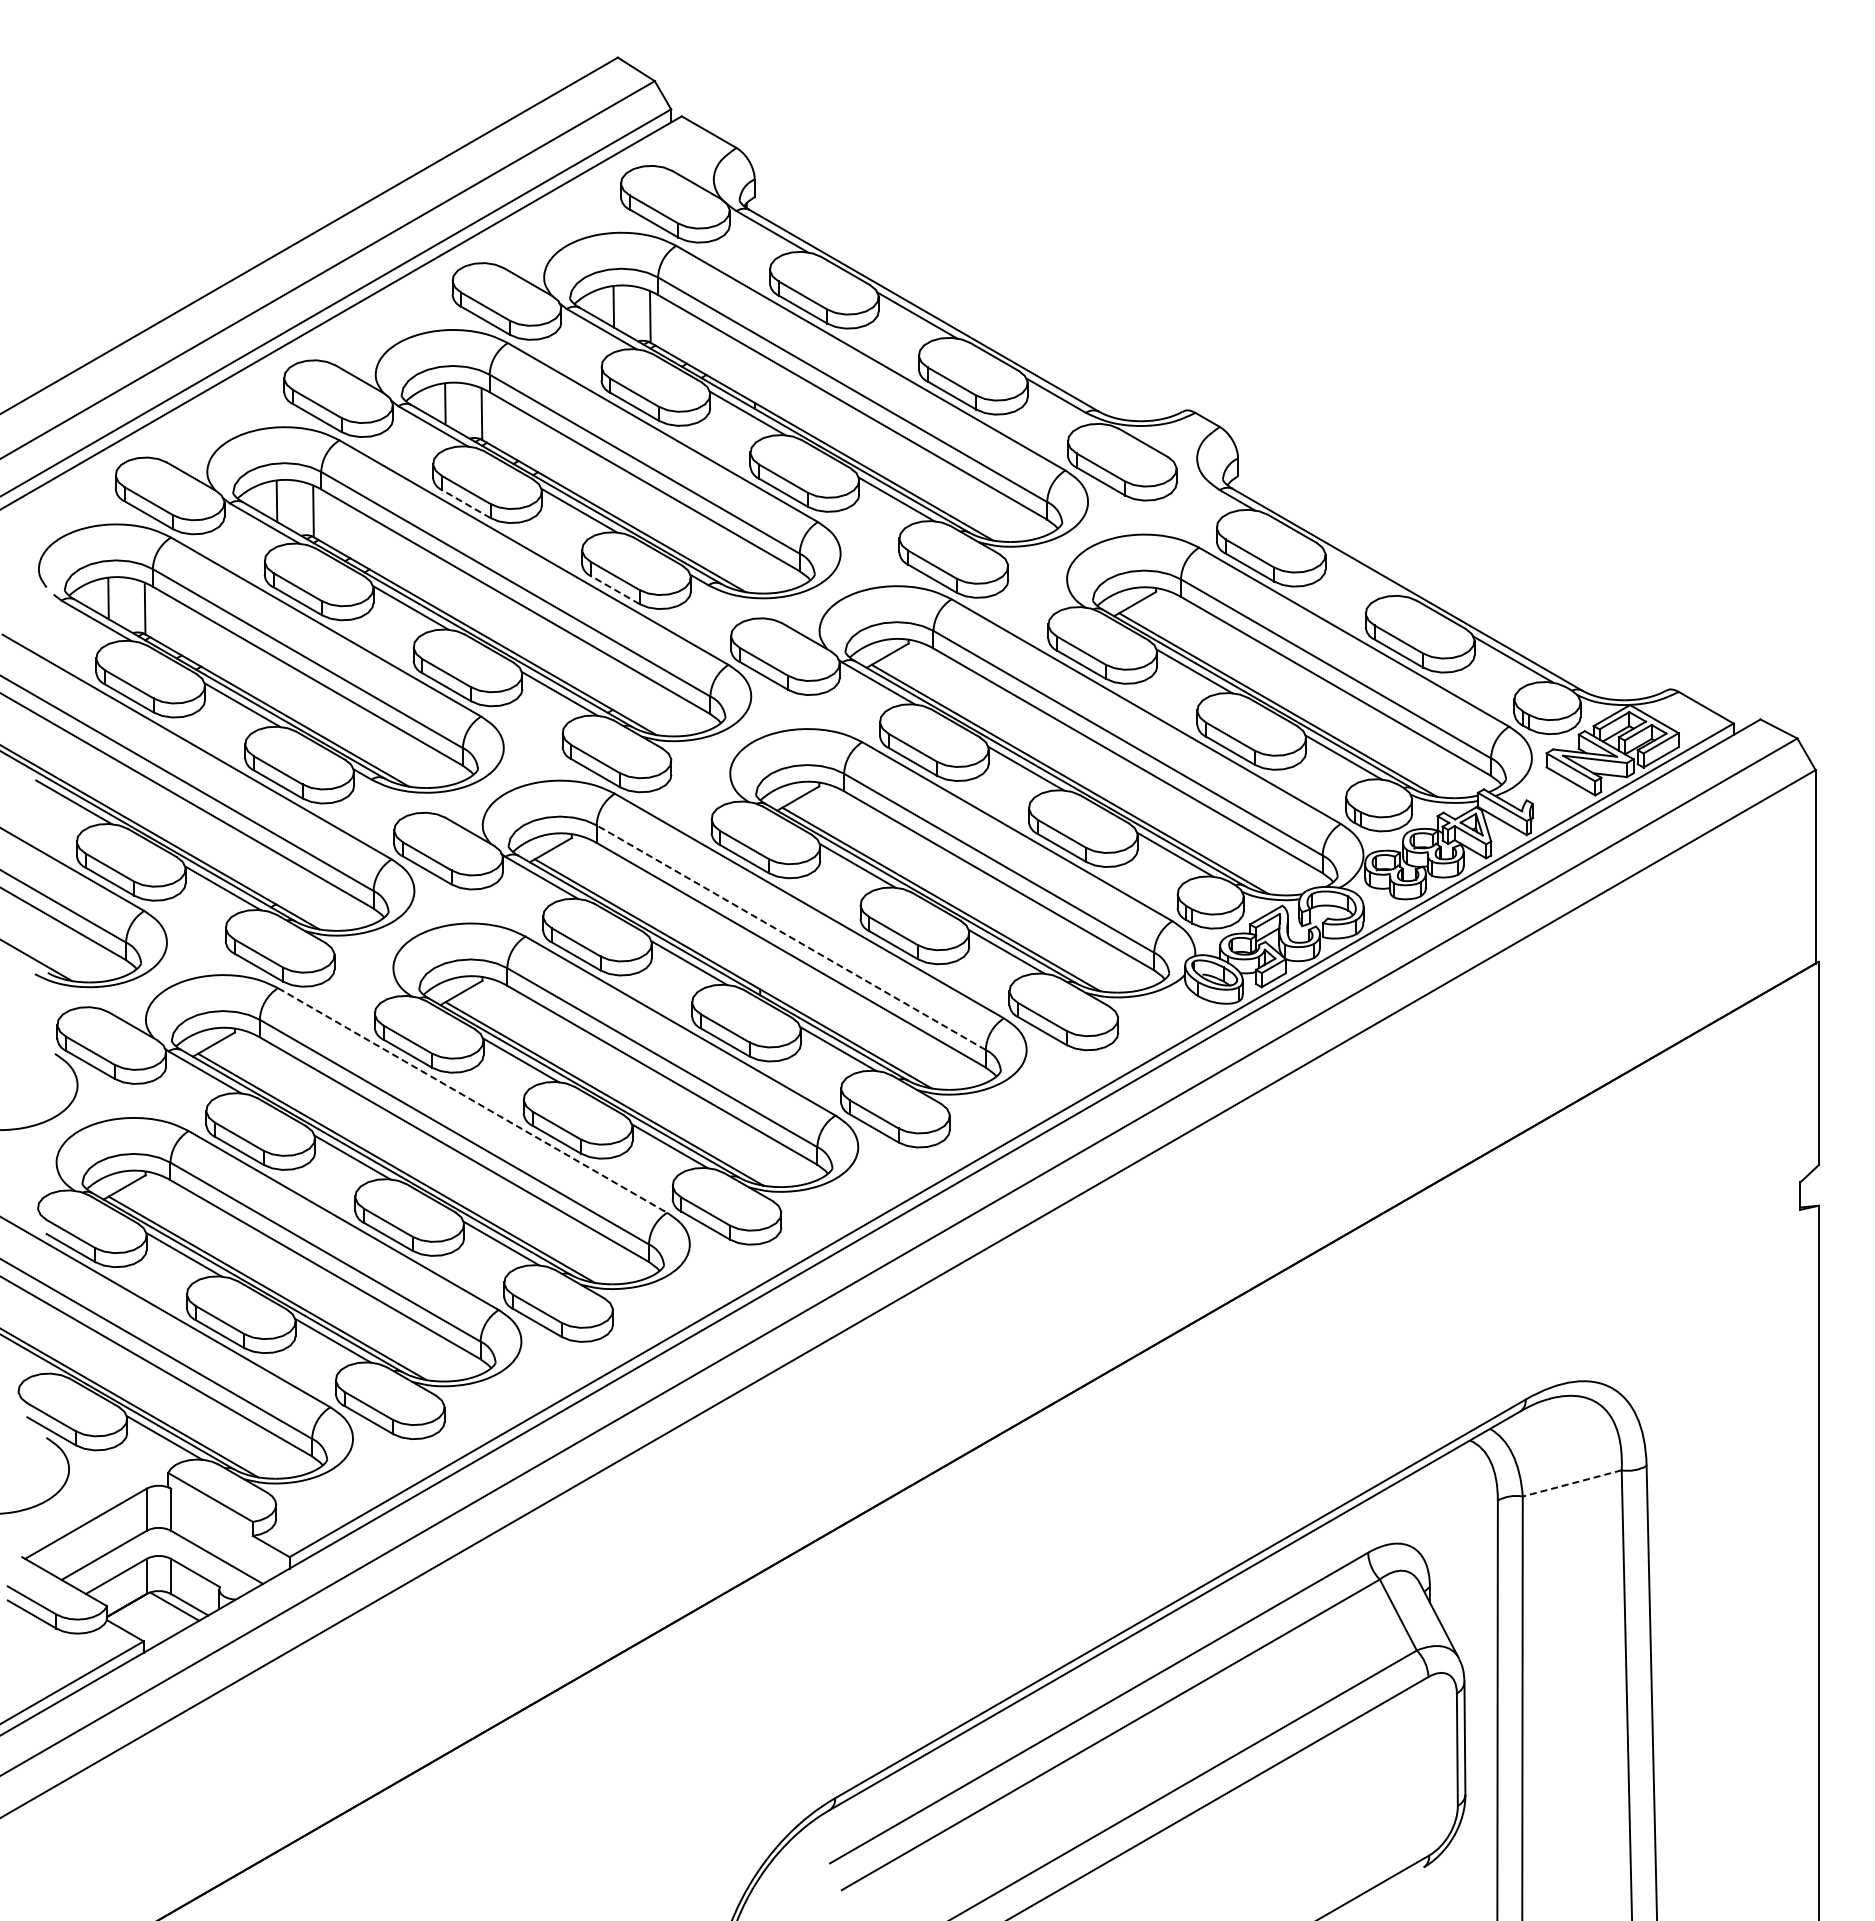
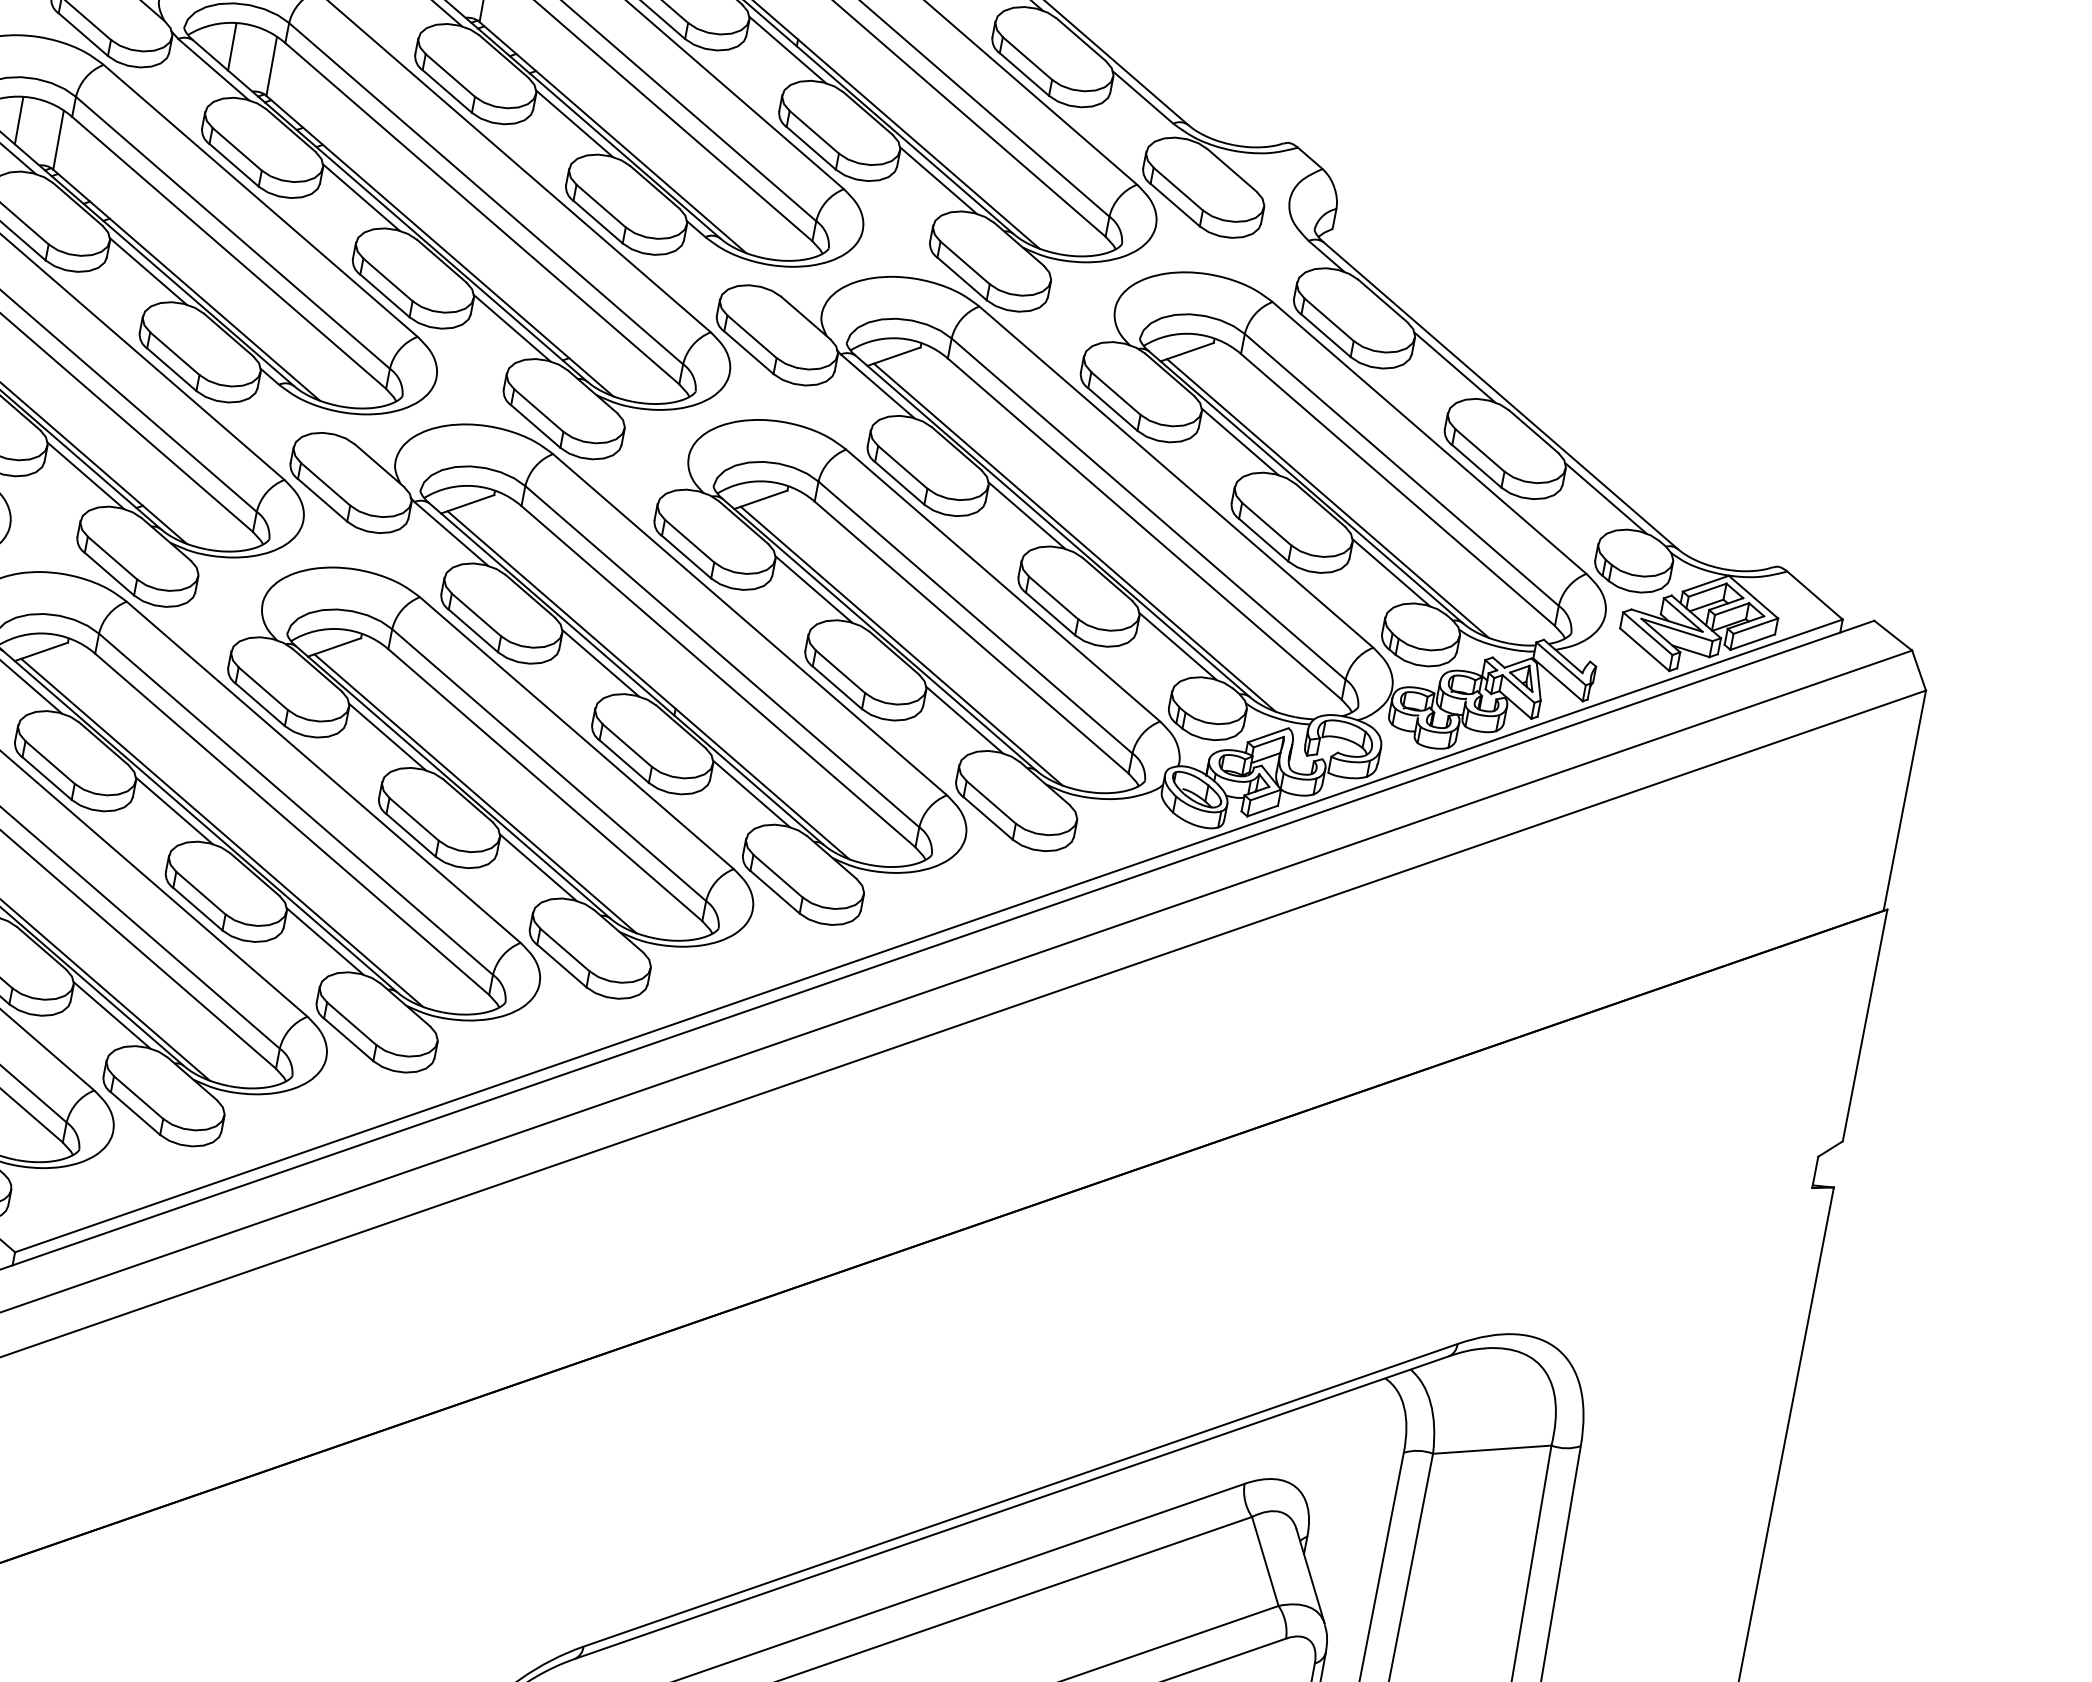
line: (465, 503) -> (446, 90), dashed -> solid
line: (1363, 573) -> (1454, 367), added
line: (614, 589) -> (597, 221), dashed -> solid
line: (791, 937) -> (722, 656), dashed -> solid
line: (472, 1100) -> (323, 772), dashed -> solid
line: (1571, 1483) -> (1491, 1449), dashed -> solid

